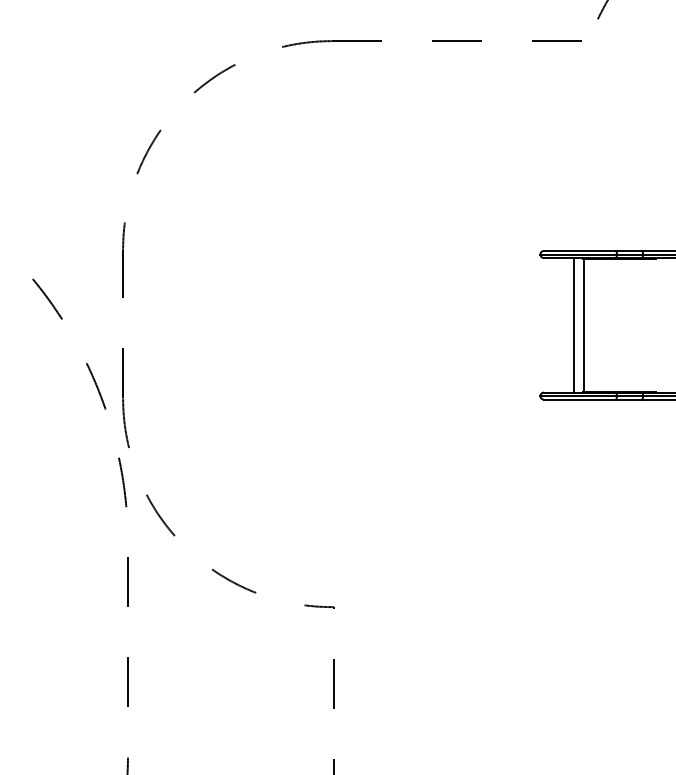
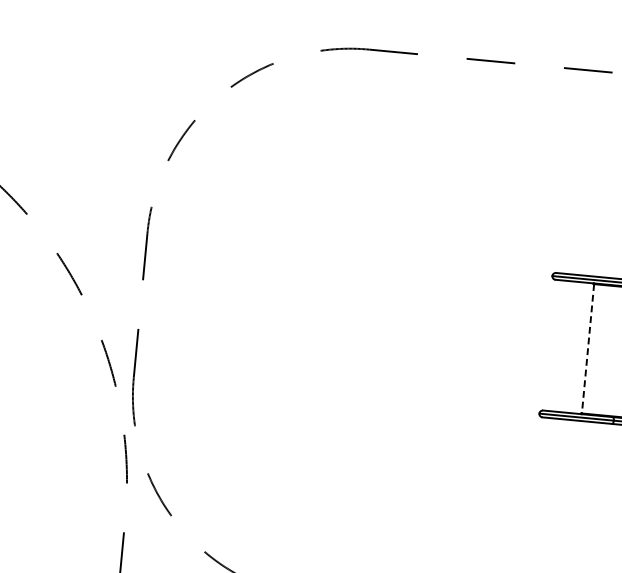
line: (573, 325) -> (578, 348), removed
line: (583, 325) -> (587, 348), solid -> dashed

